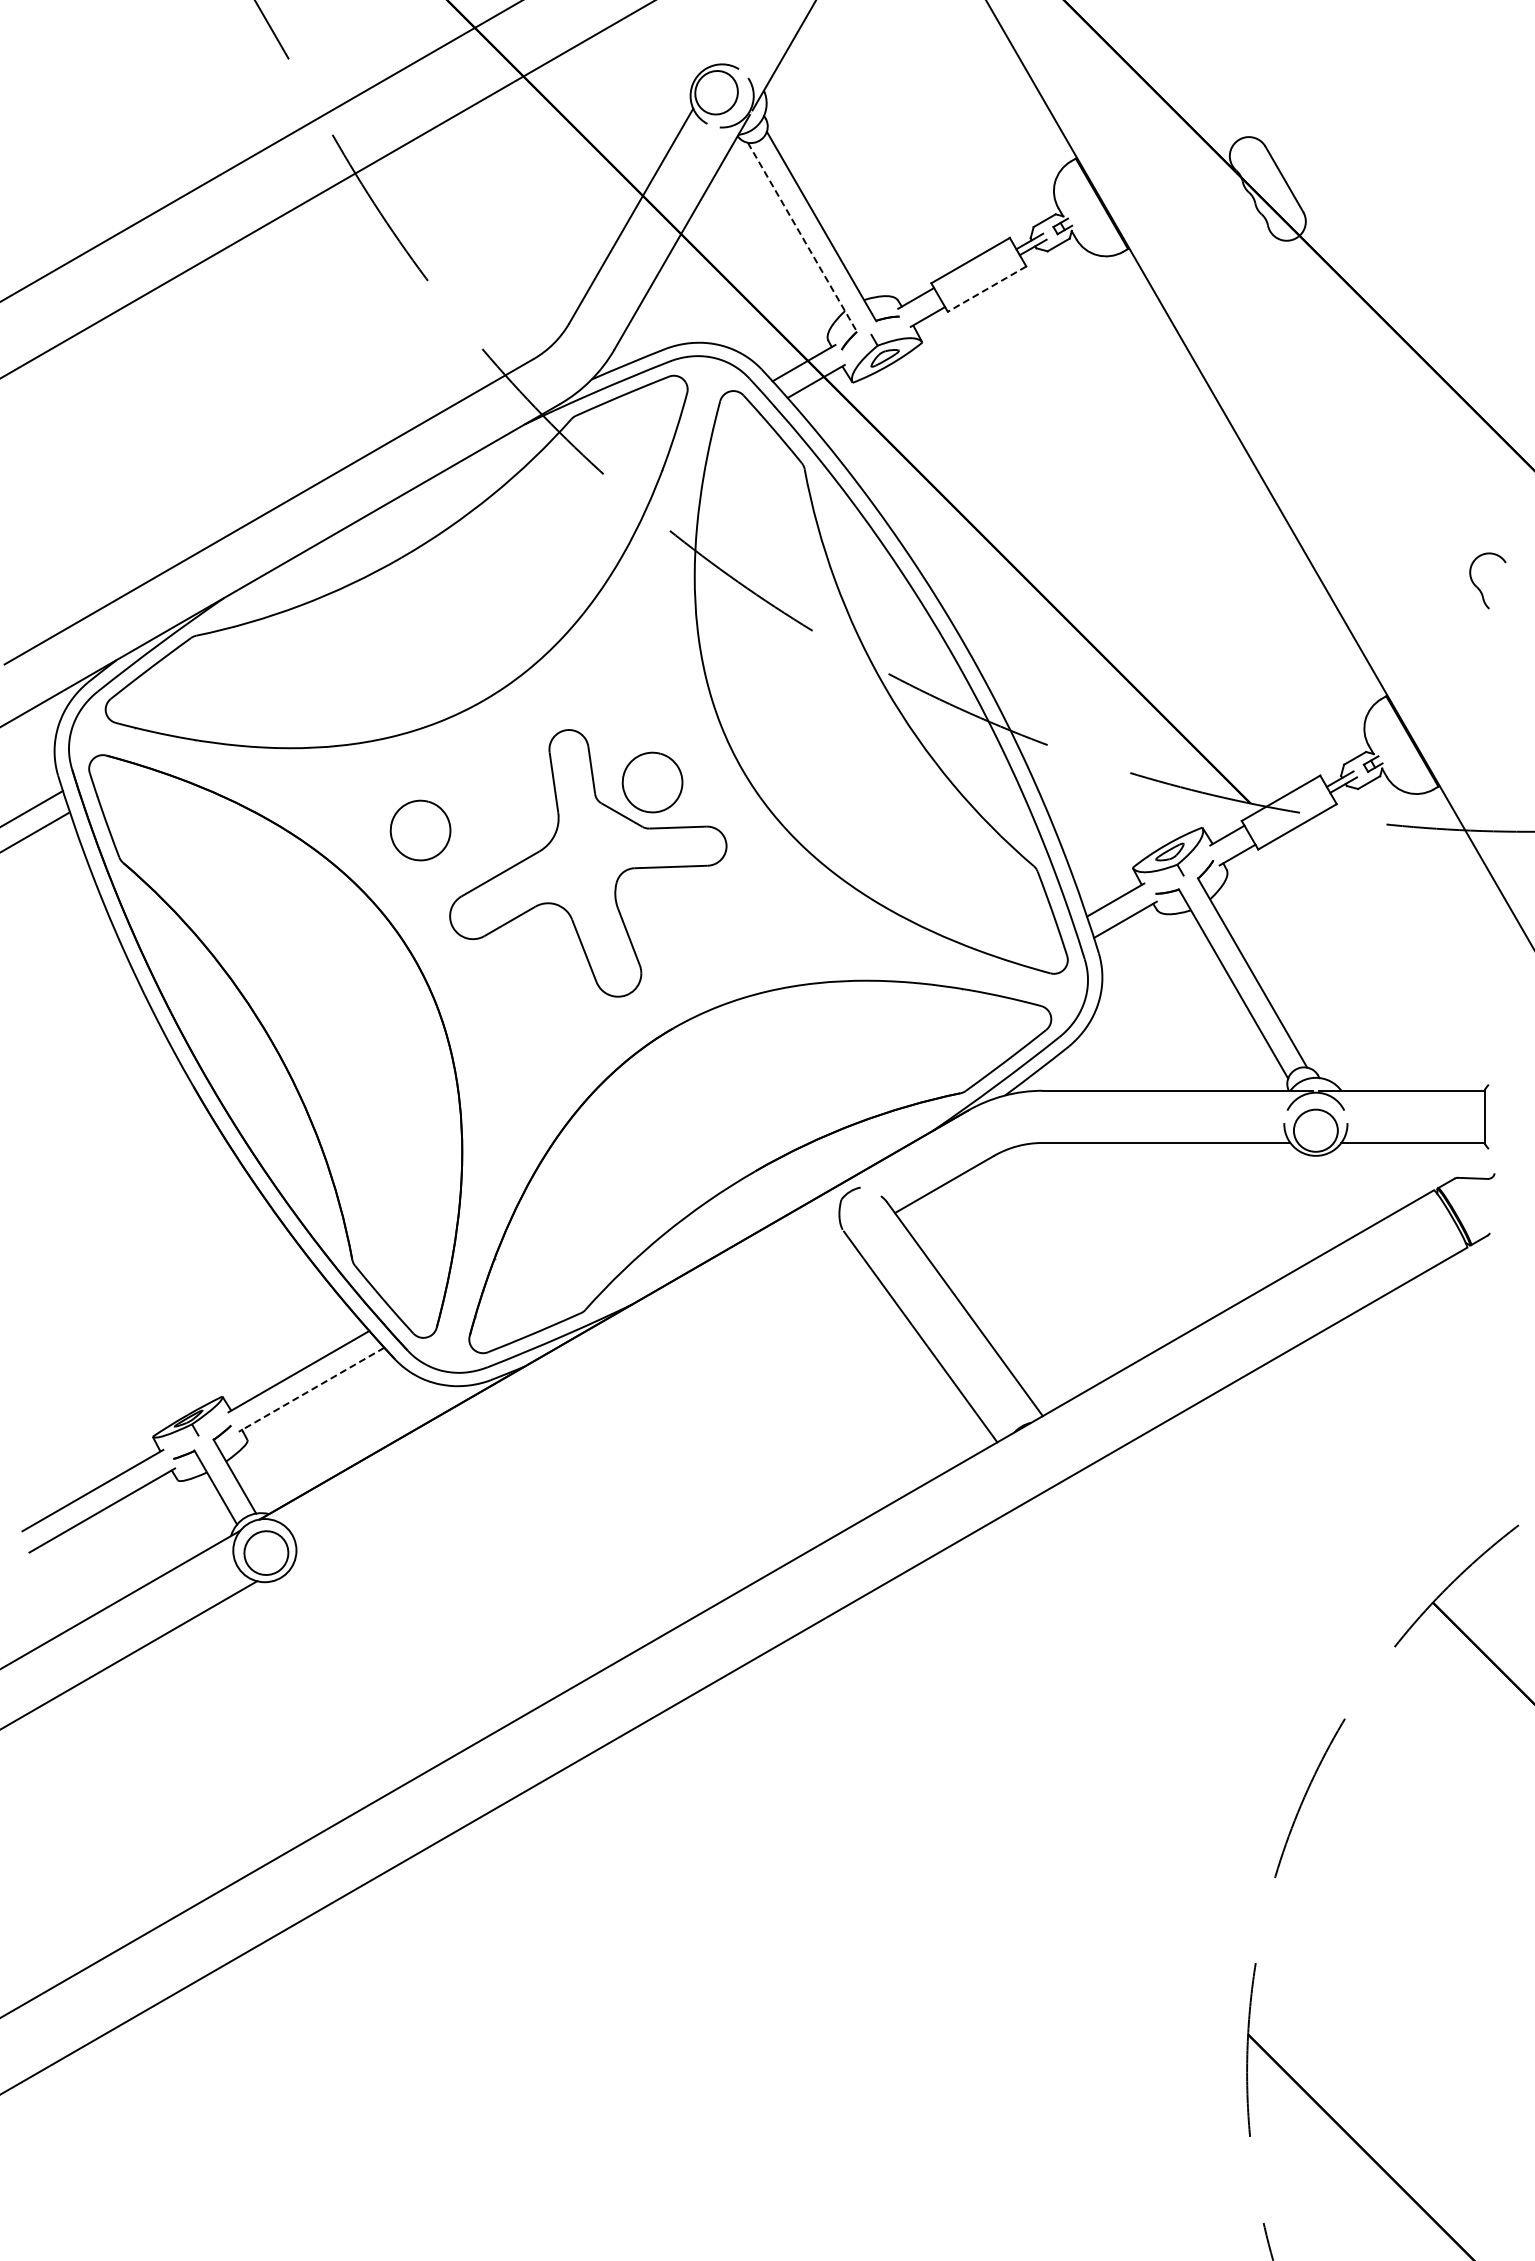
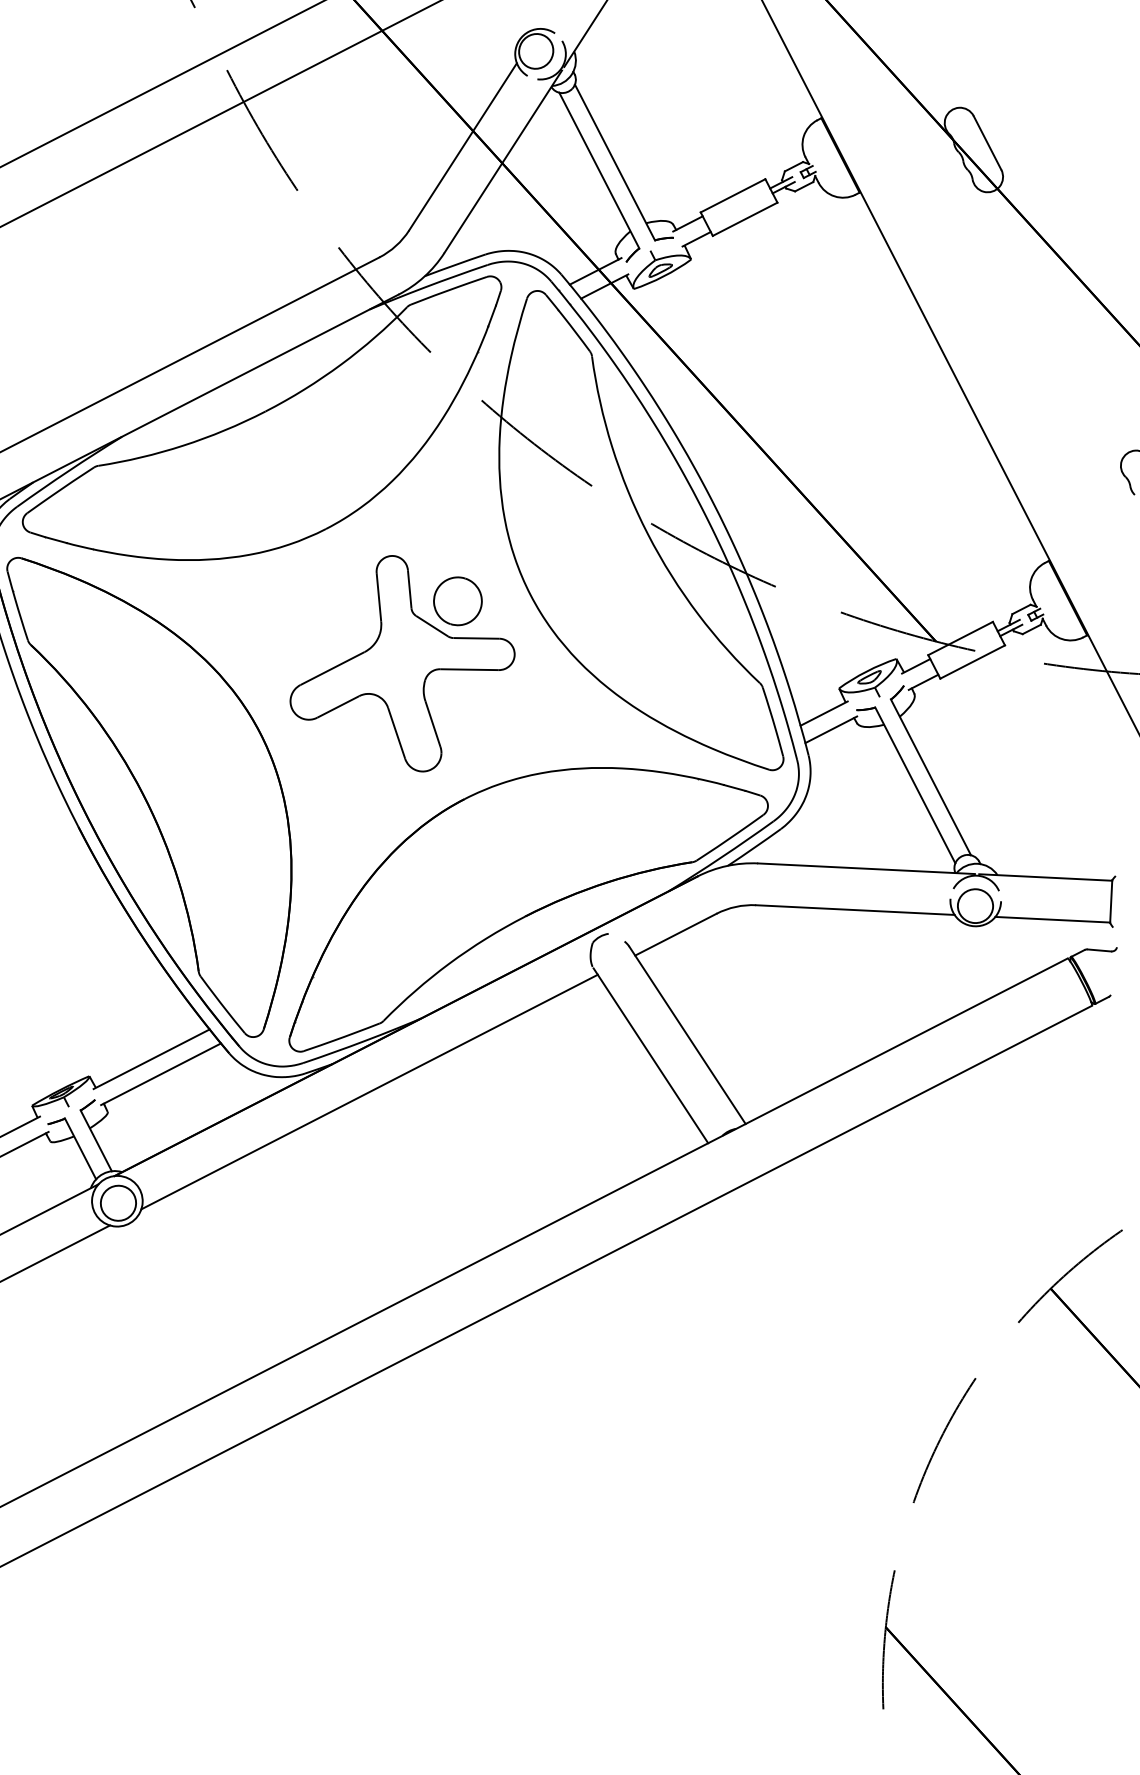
line: (802, 237) -> (599, 170), dashed -> solid
line: (986, 289) -> (744, 219), dashed -> solid
part: (420, 830) -> (270, 630), removed
line: (311, 1390) -> (160, 1074), dashed -> solid
line: (572, 1399) -> (369, 1092), added

